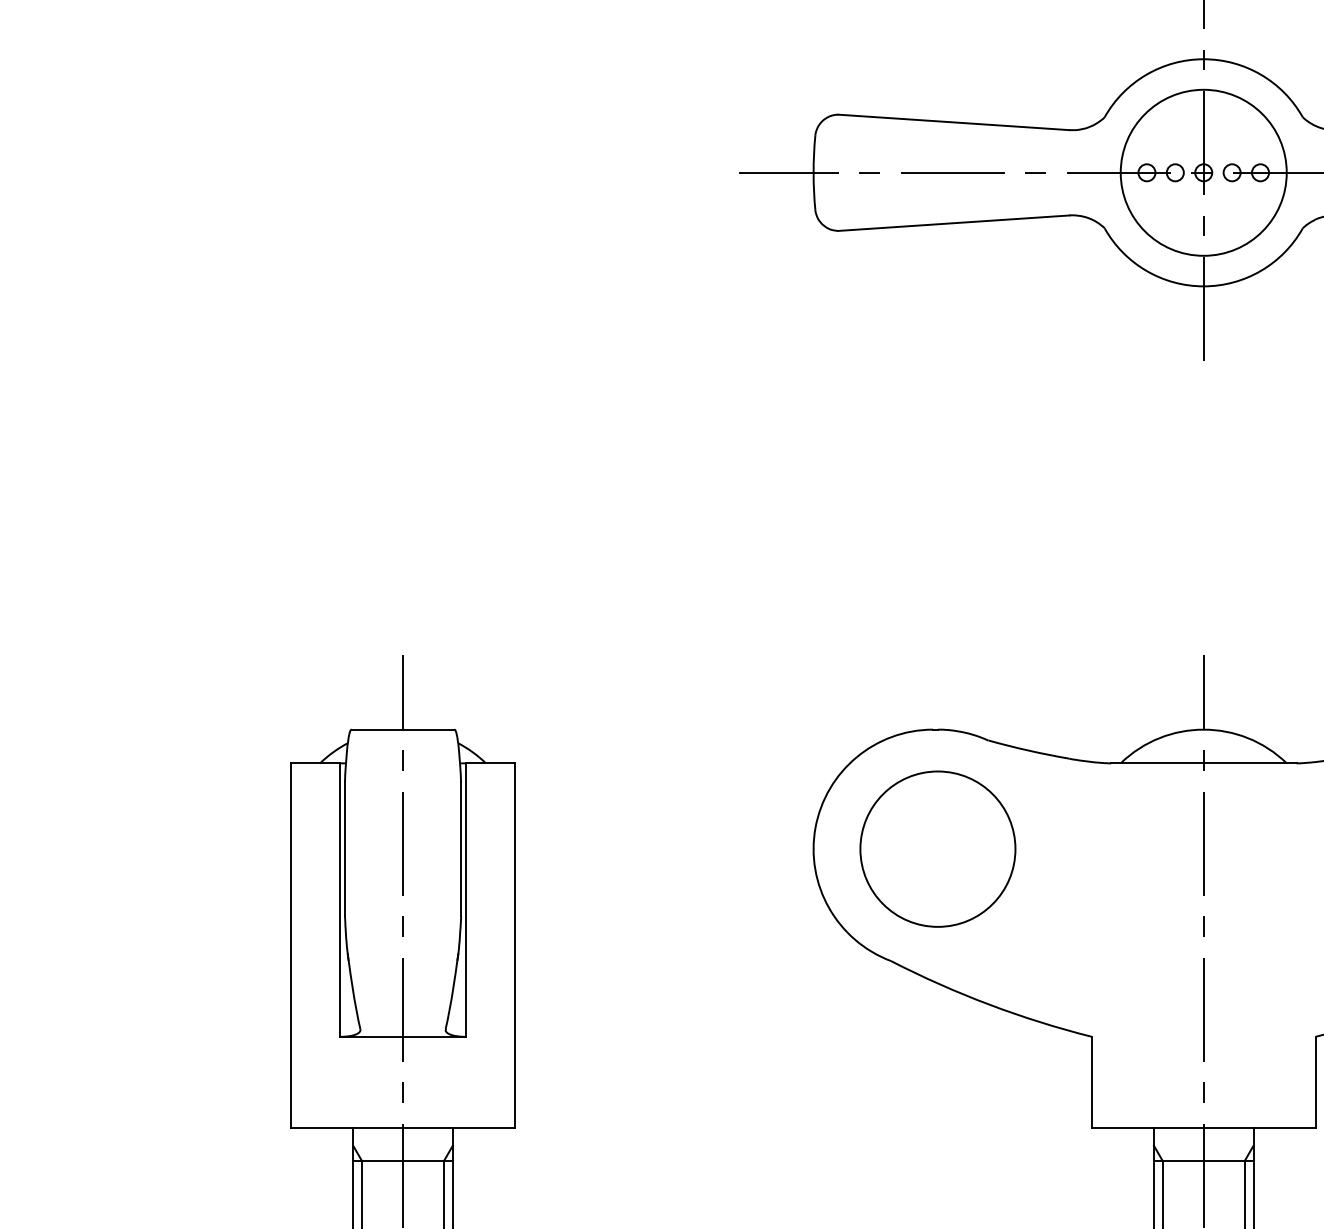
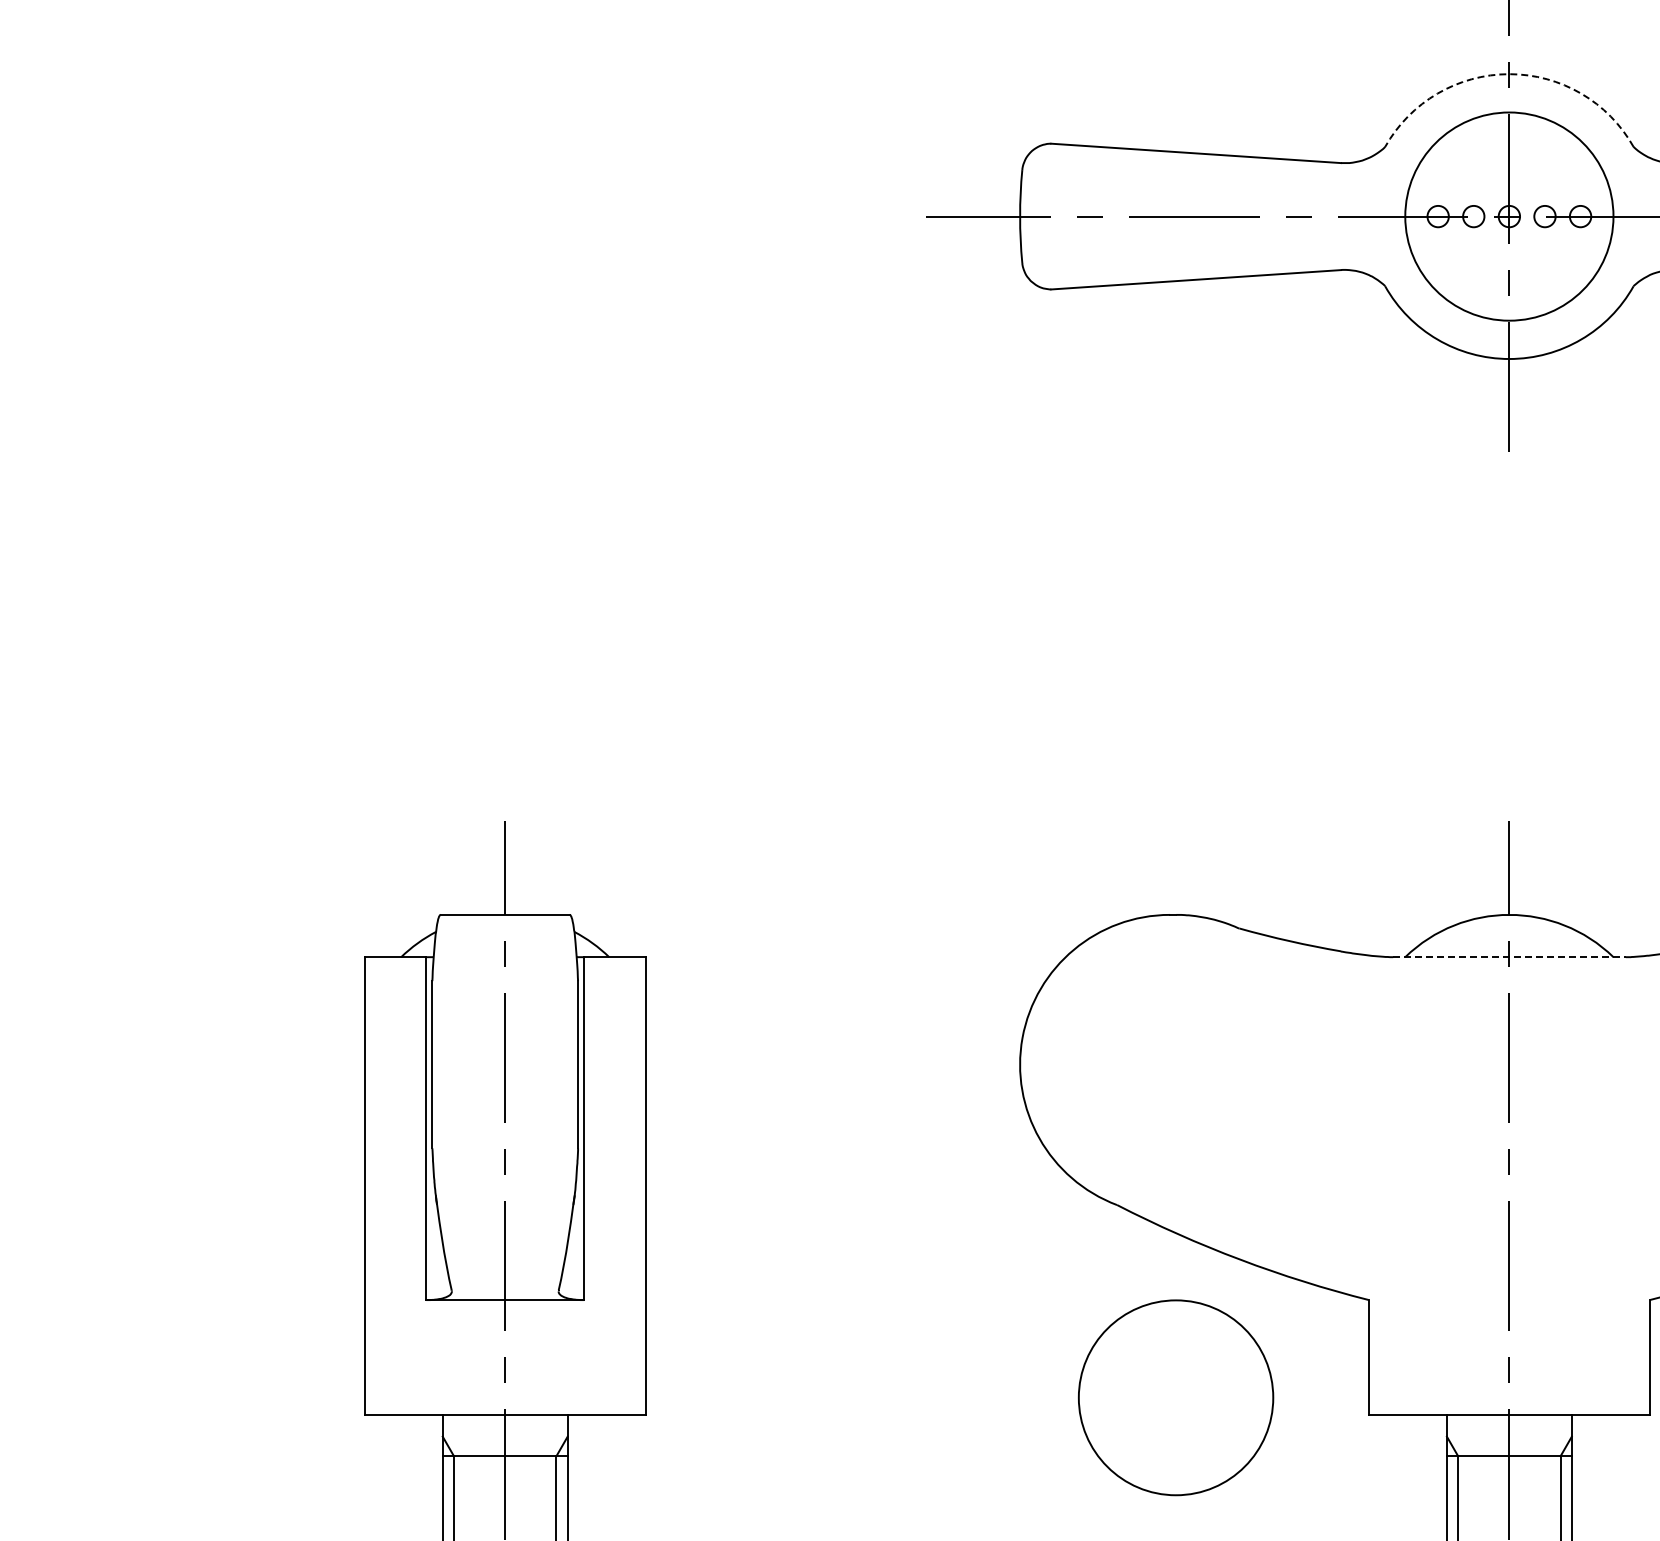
arc: (1203, 59) -> (1509, 74), solid -> dashed
line: (1203, 763) -> (1509, 957), solid -> dashed
part: (938, 848) -> (1176, 1397), moved

